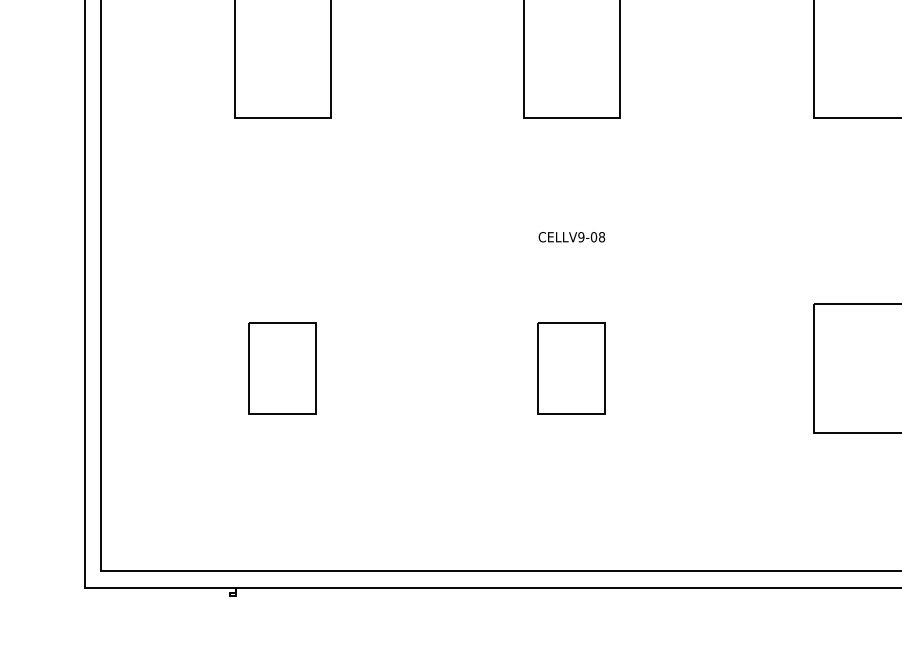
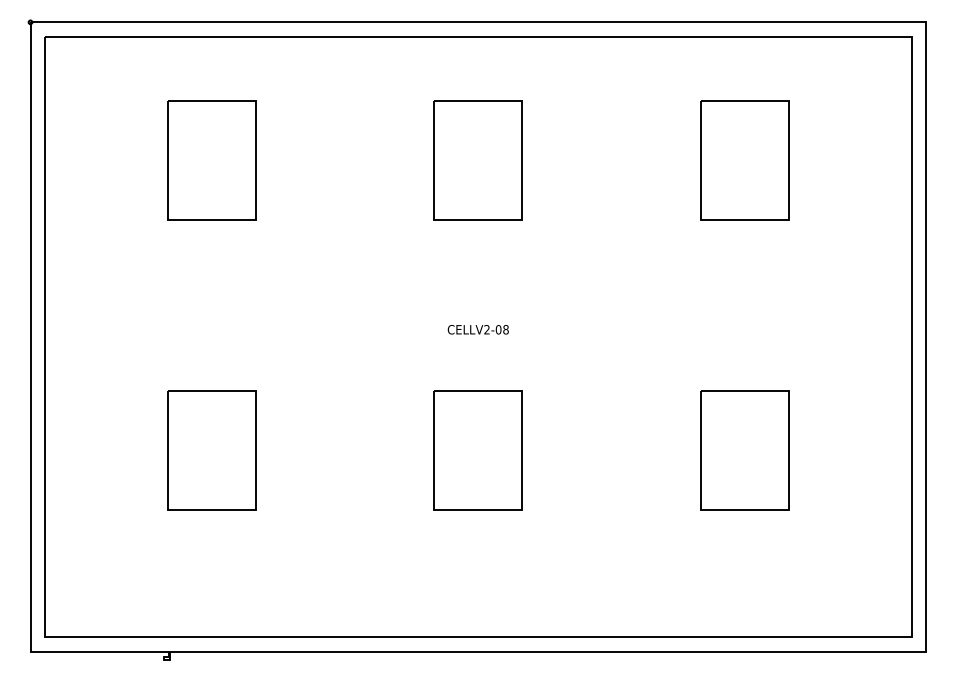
text: (580, 236) -> (486, 329), CELLV9-08 -> CELLV2-08
part: (281, 368) -> (211, 450), size x1.43
part: (570, 368) -> (477, 450), size x1.43

